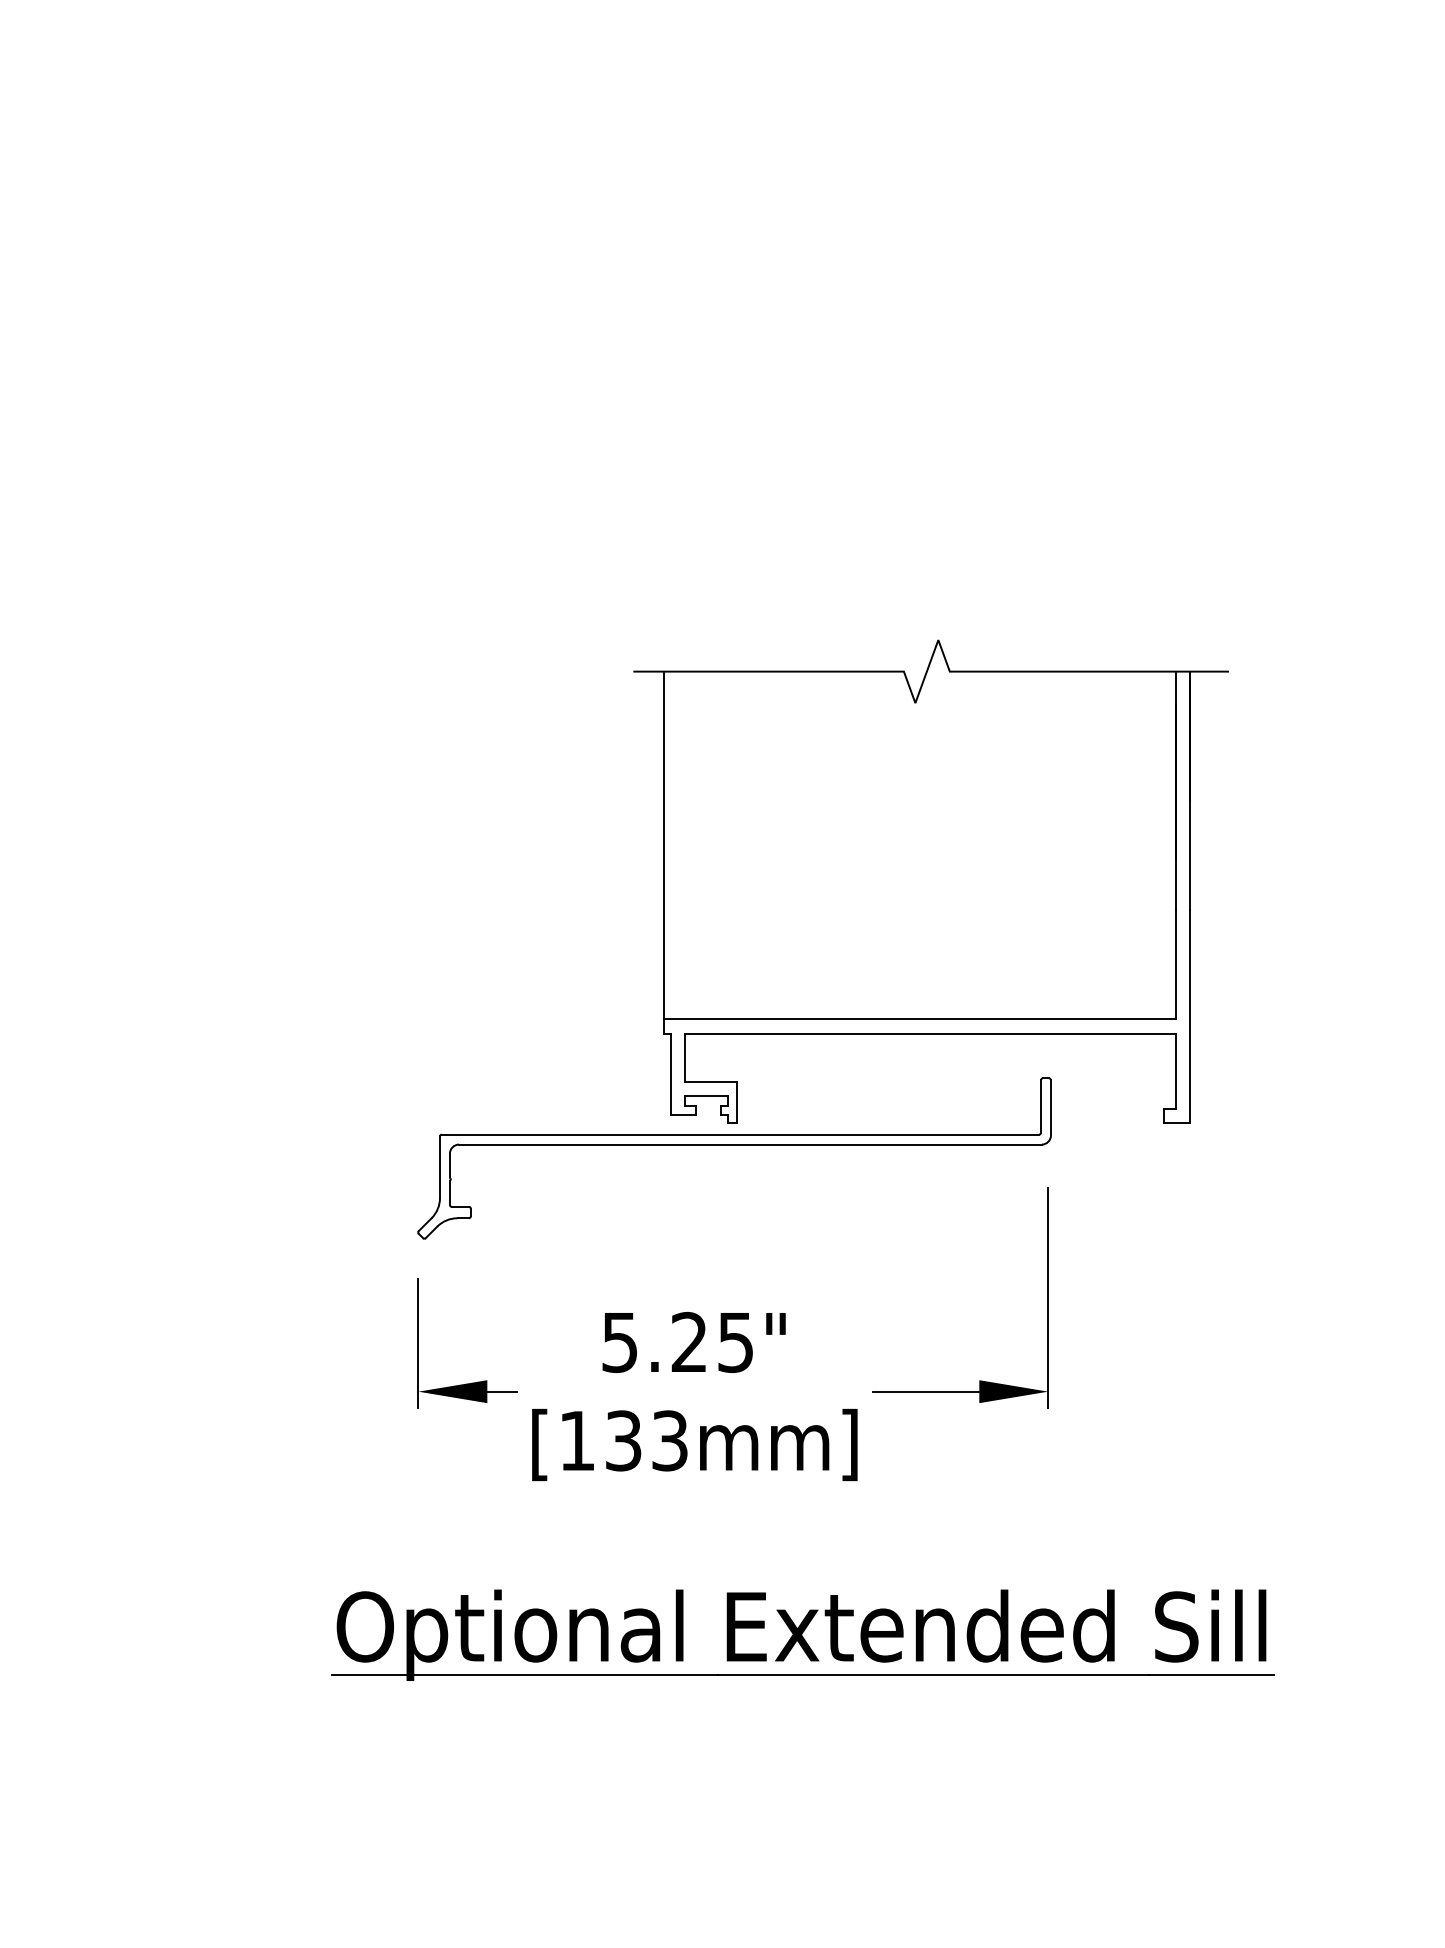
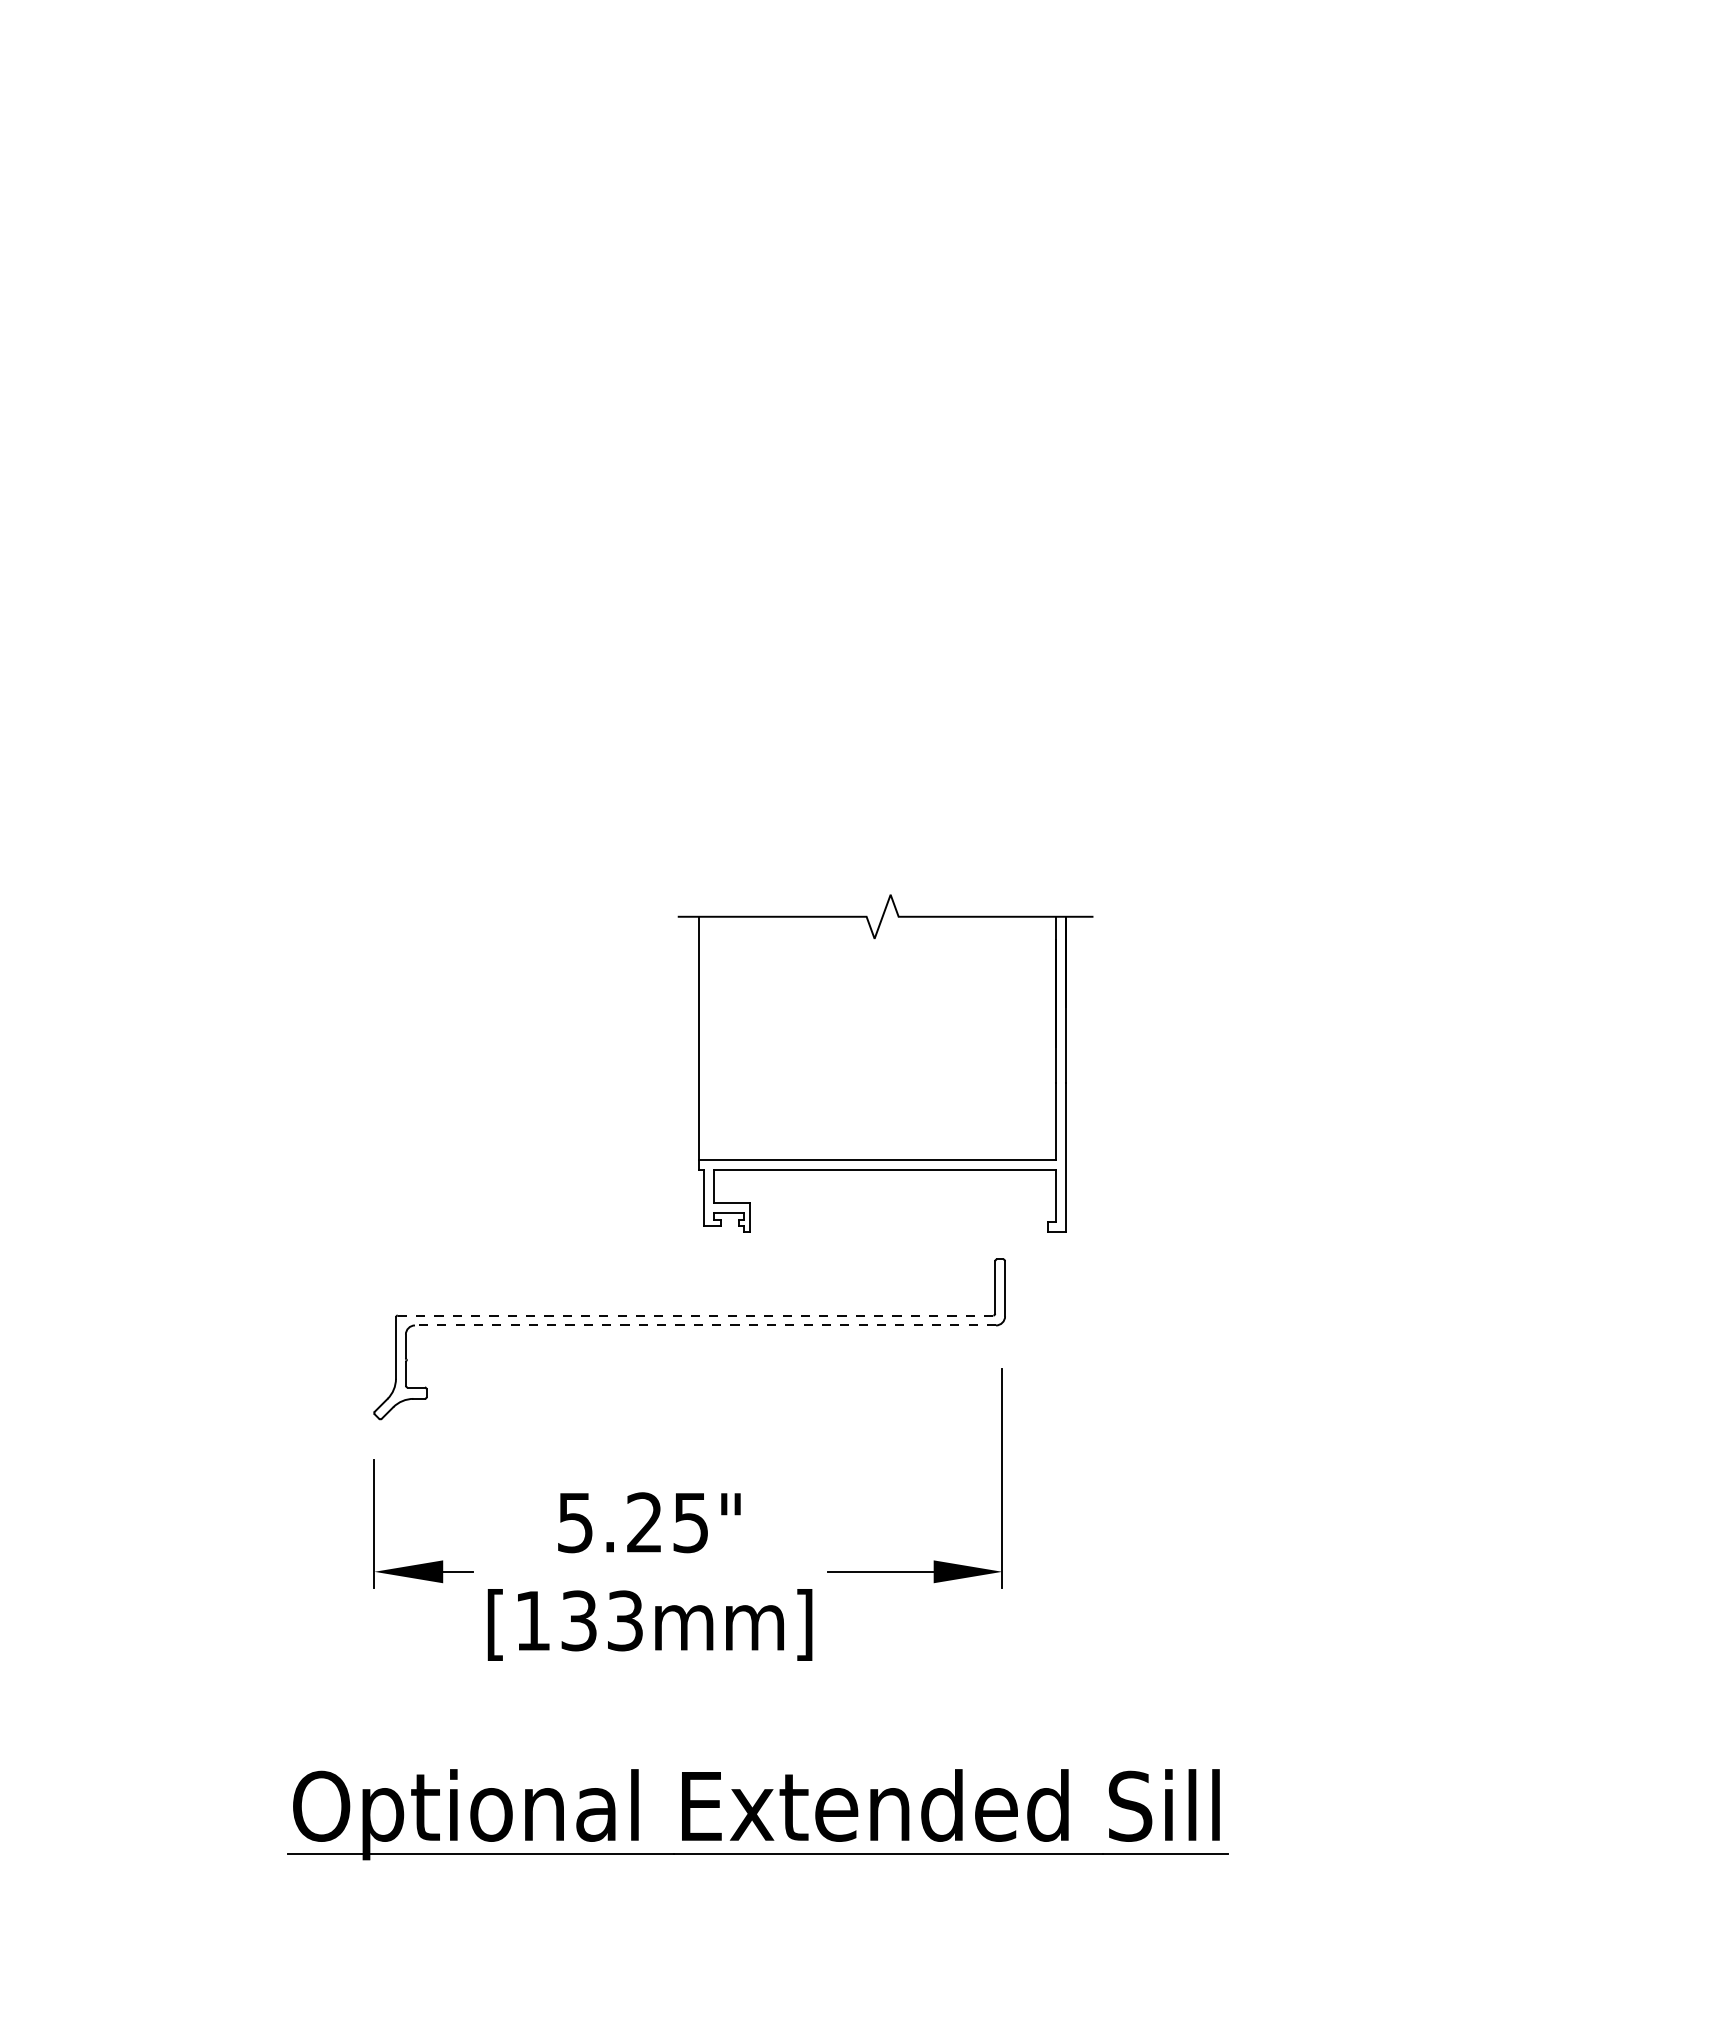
part: (930, 881) -> (885, 1063), size x0.7
line: (740, 1134) -> (695, 1315), solid -> dashed
line: (750, 1144) -> (705, 1325), solid -> dashed

